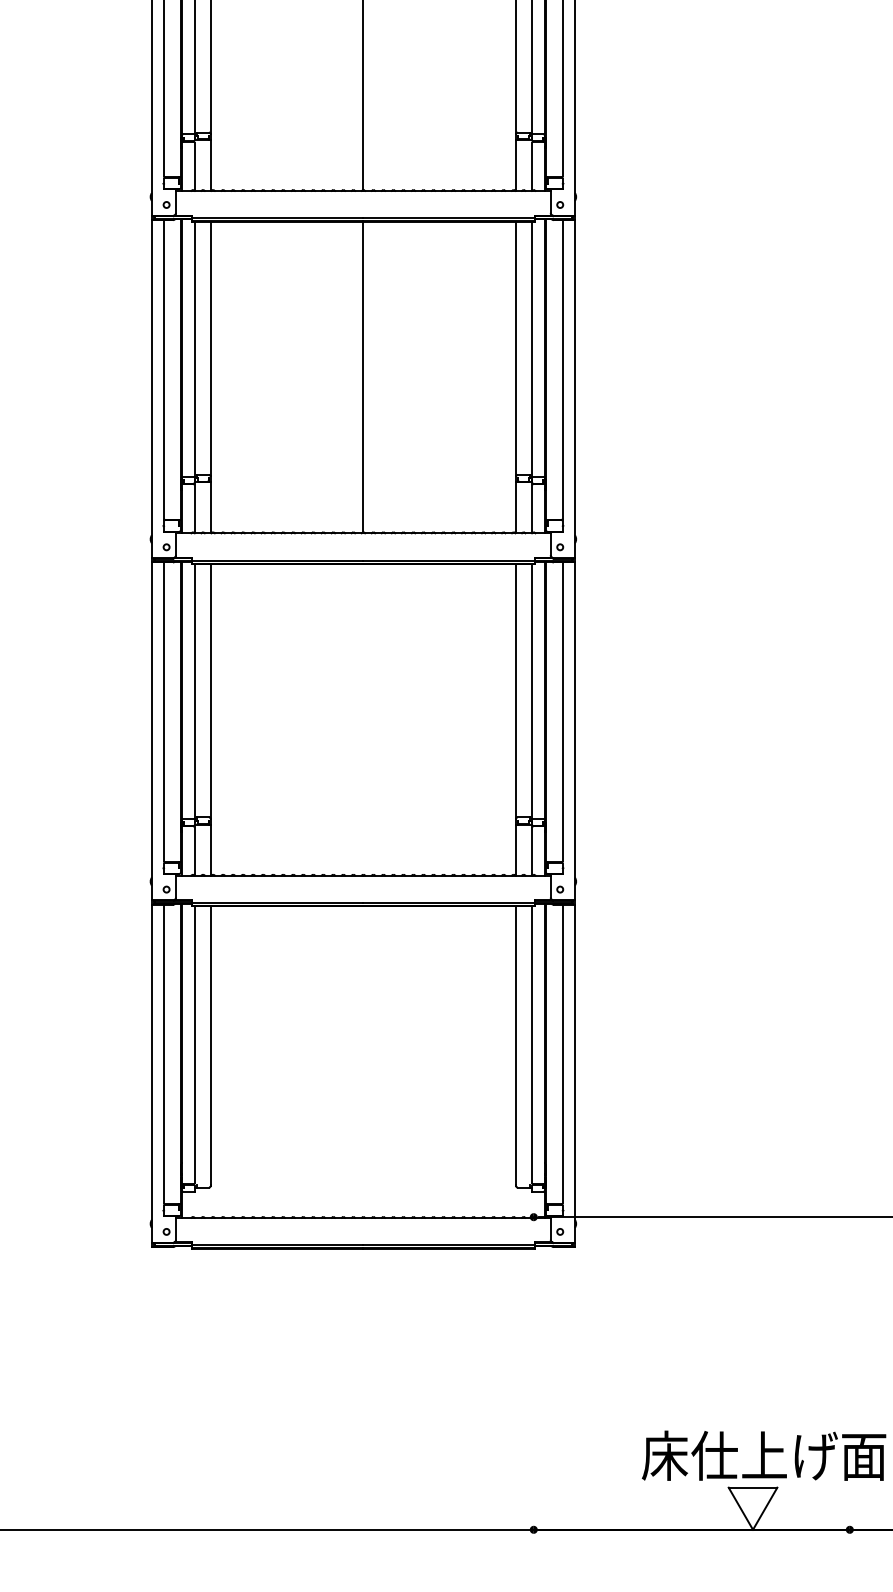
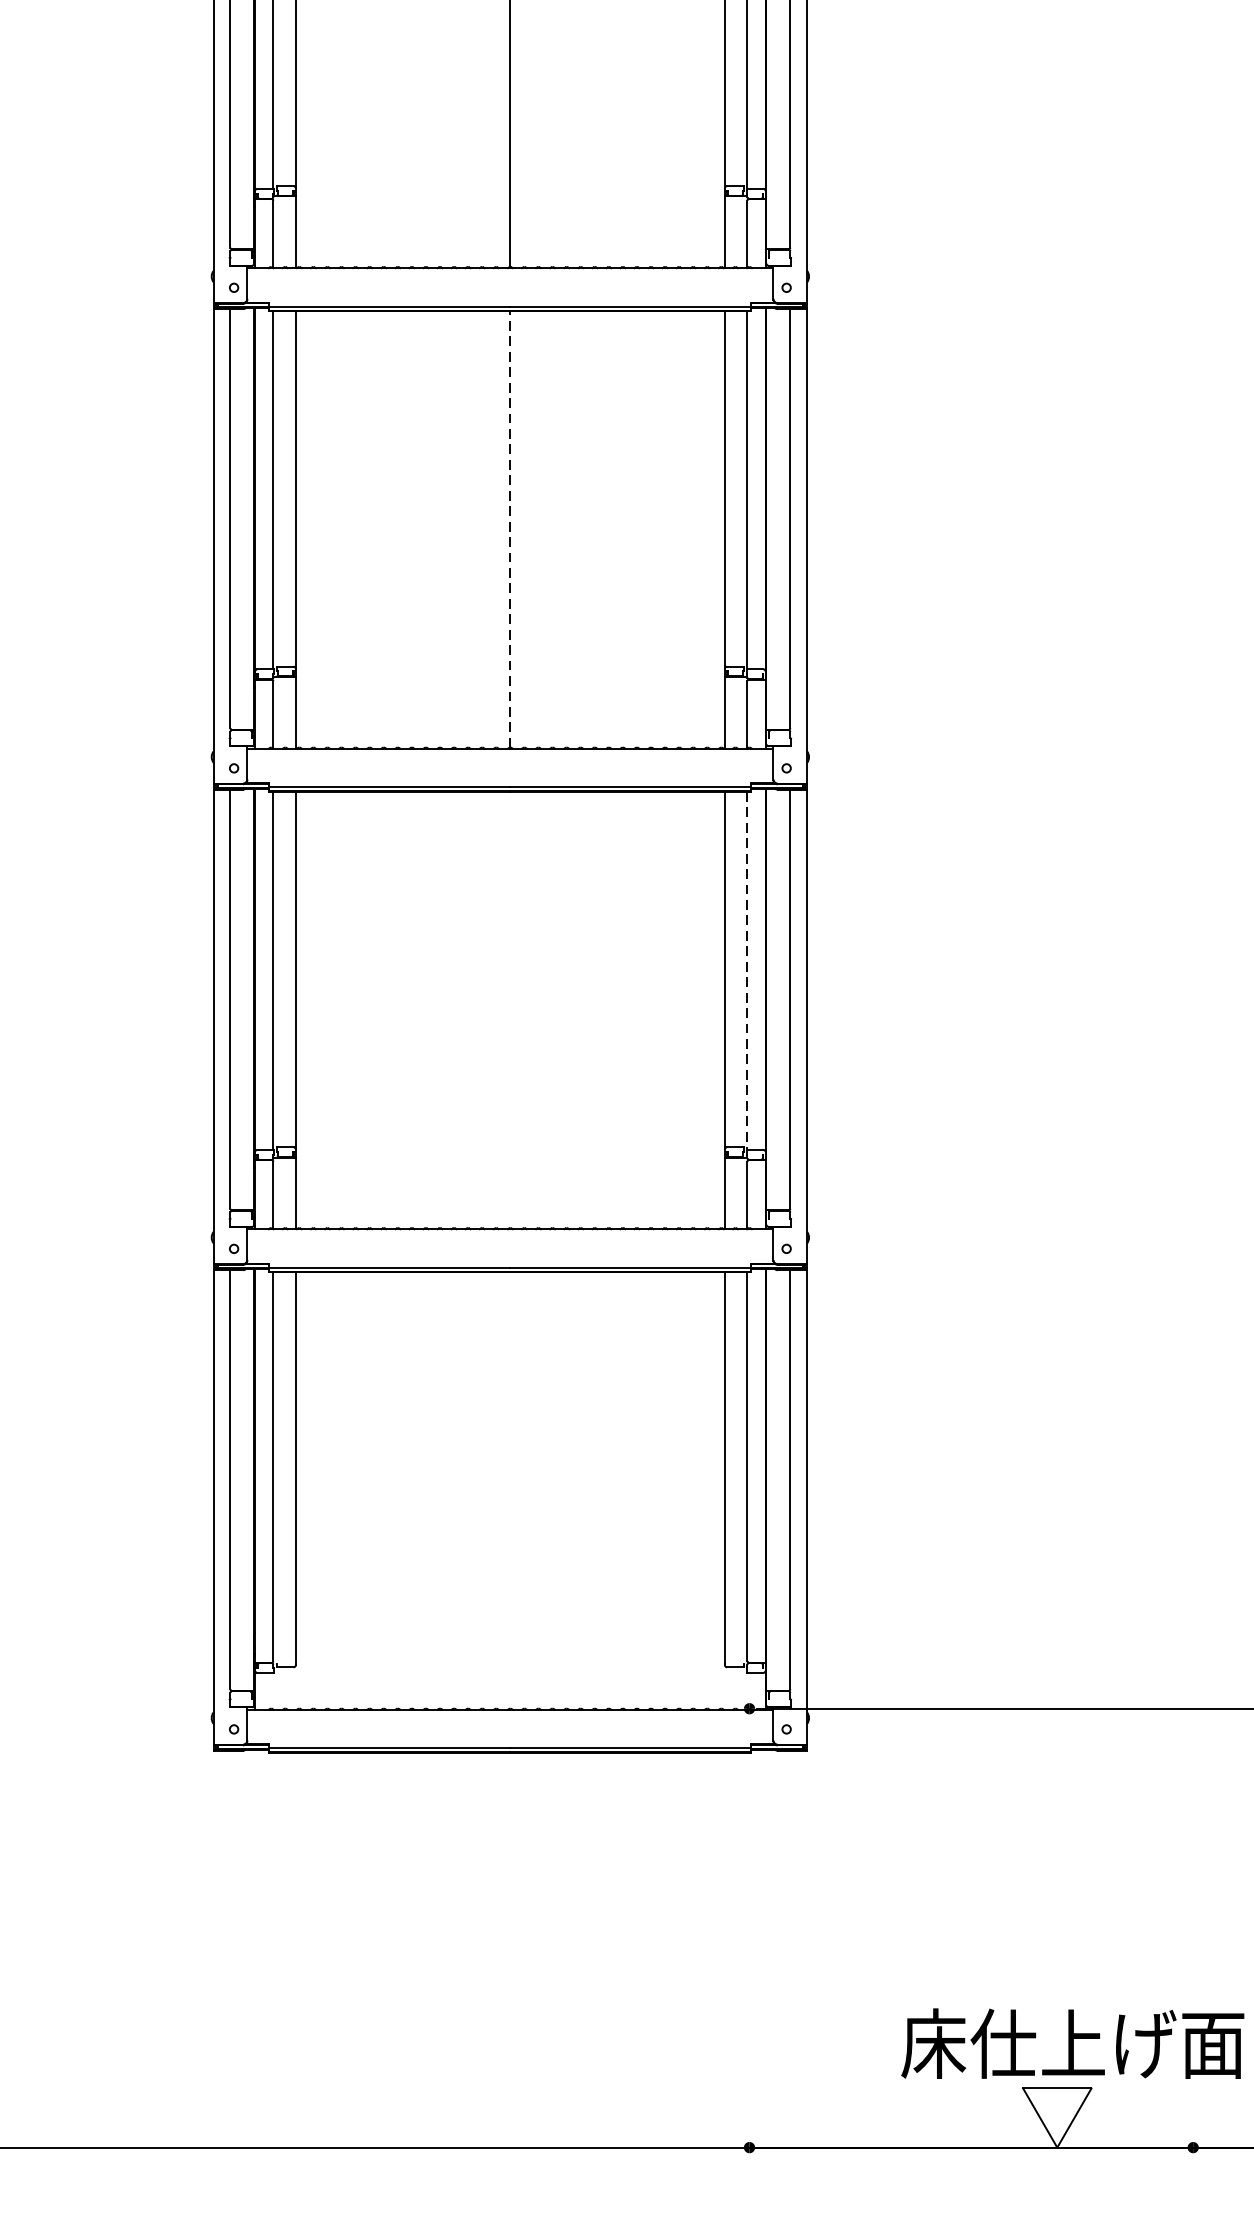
line: (363, 376) -> (510, 528), solid -> dashed
line: (532, 691) -> (747, 970), solid -> dashed

